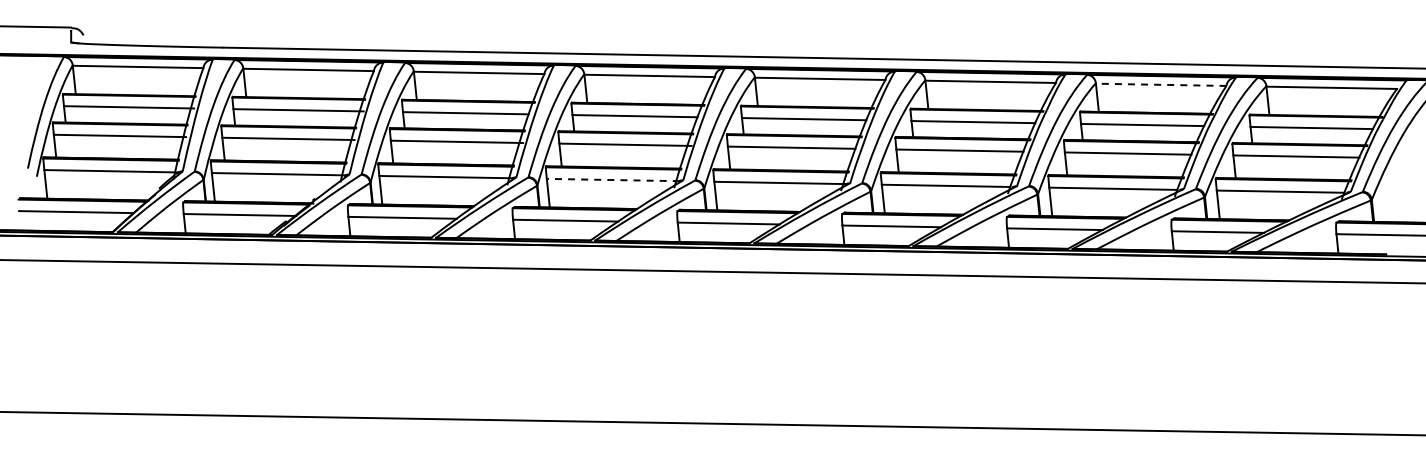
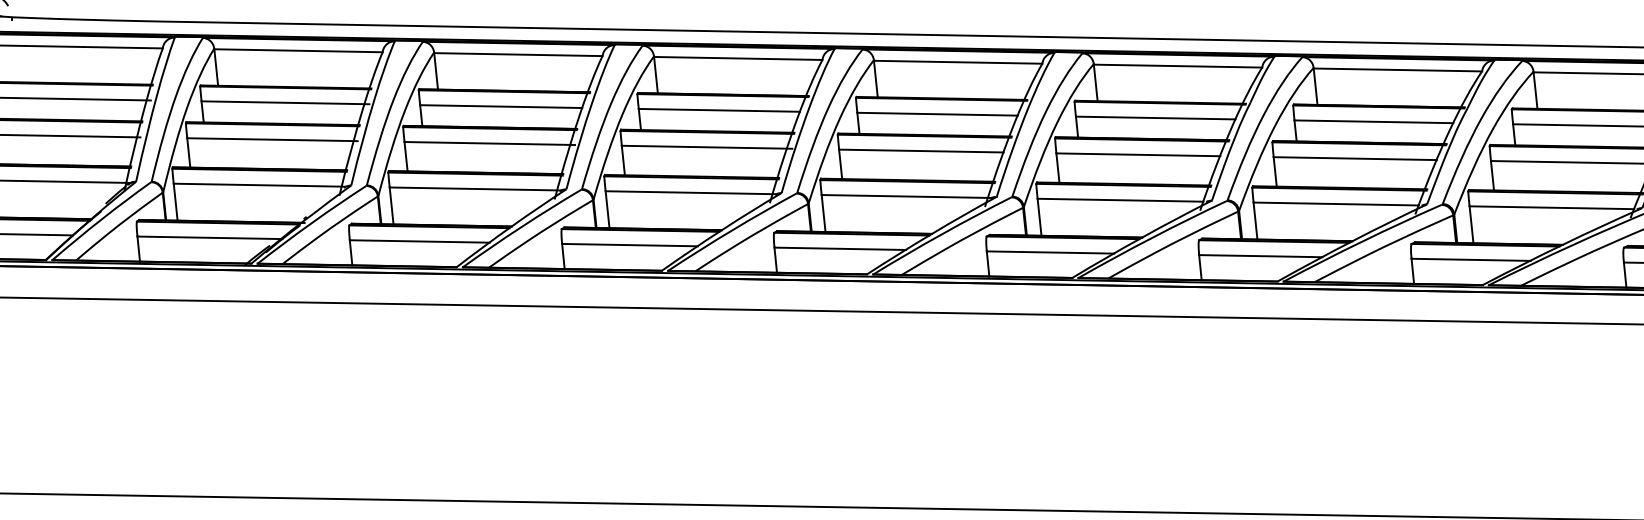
line: (1160, 84) -> (1396, 69), dashed -> solid
line: (612, 180) -> (690, 193), dashed -> solid

